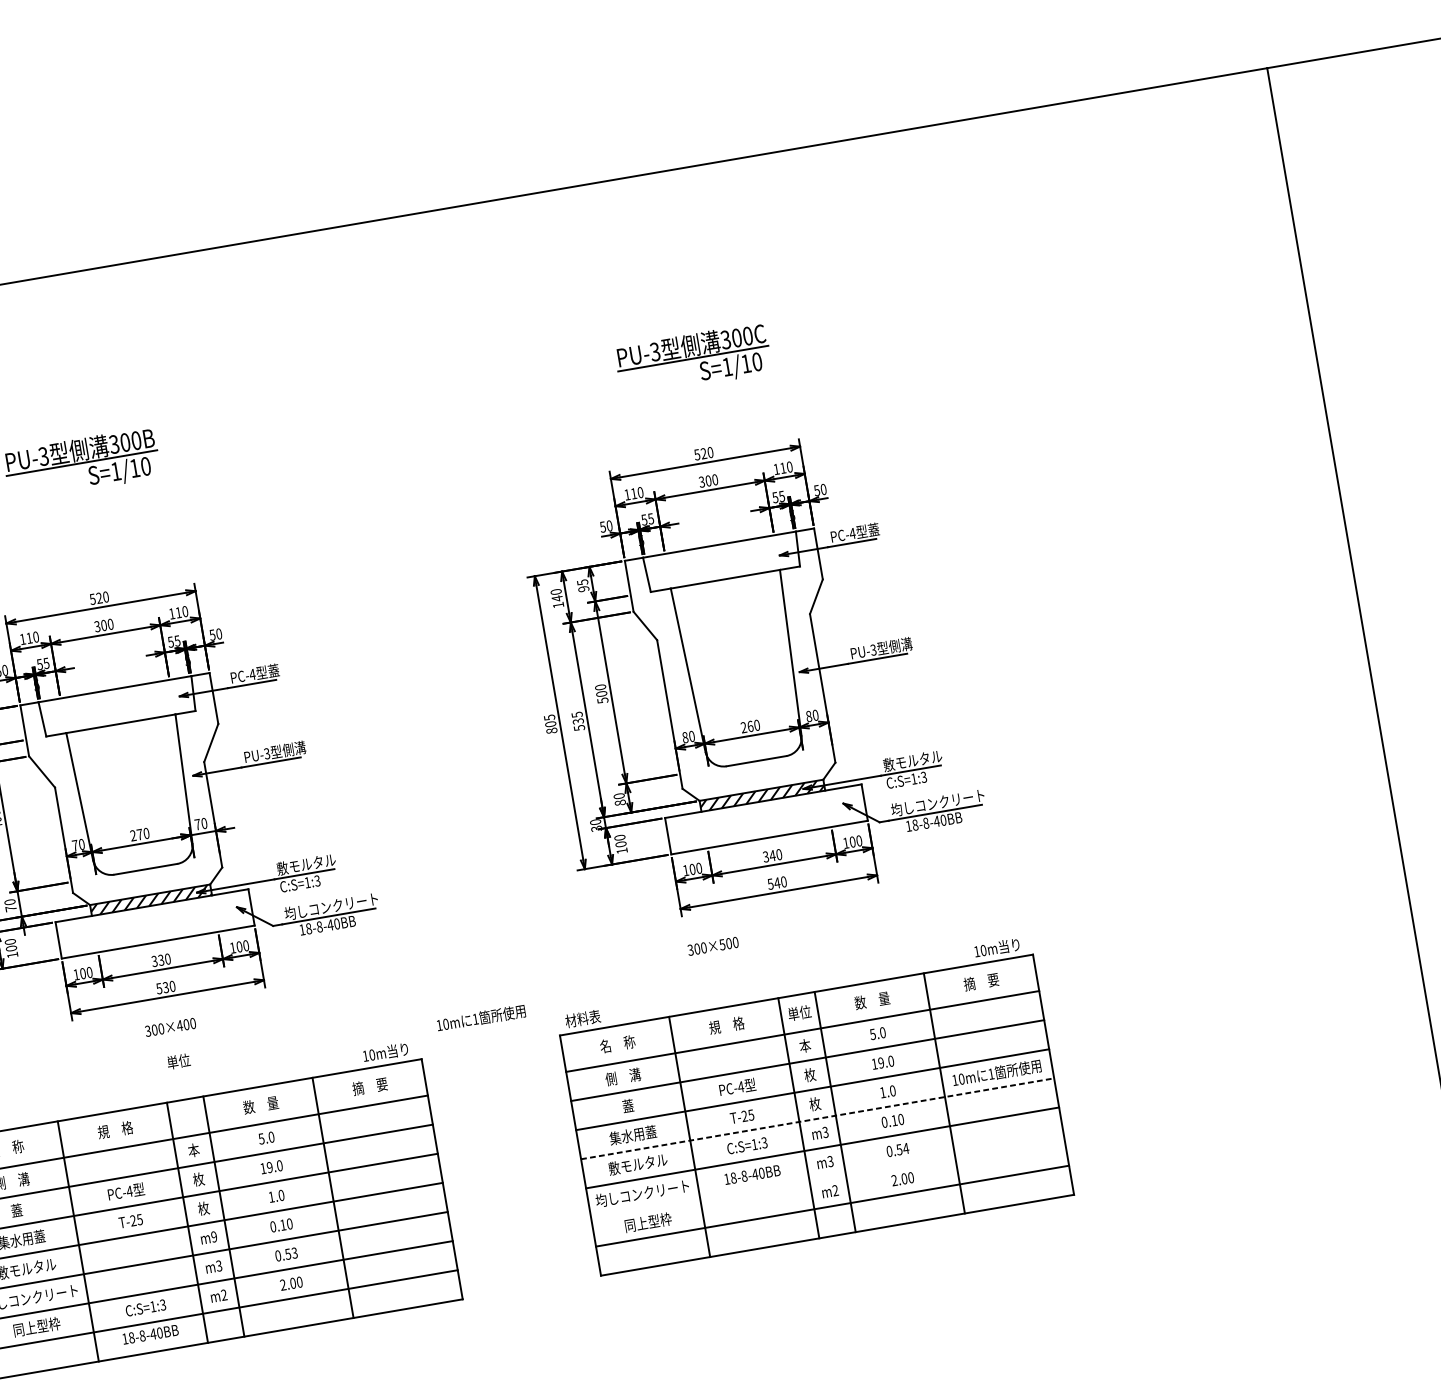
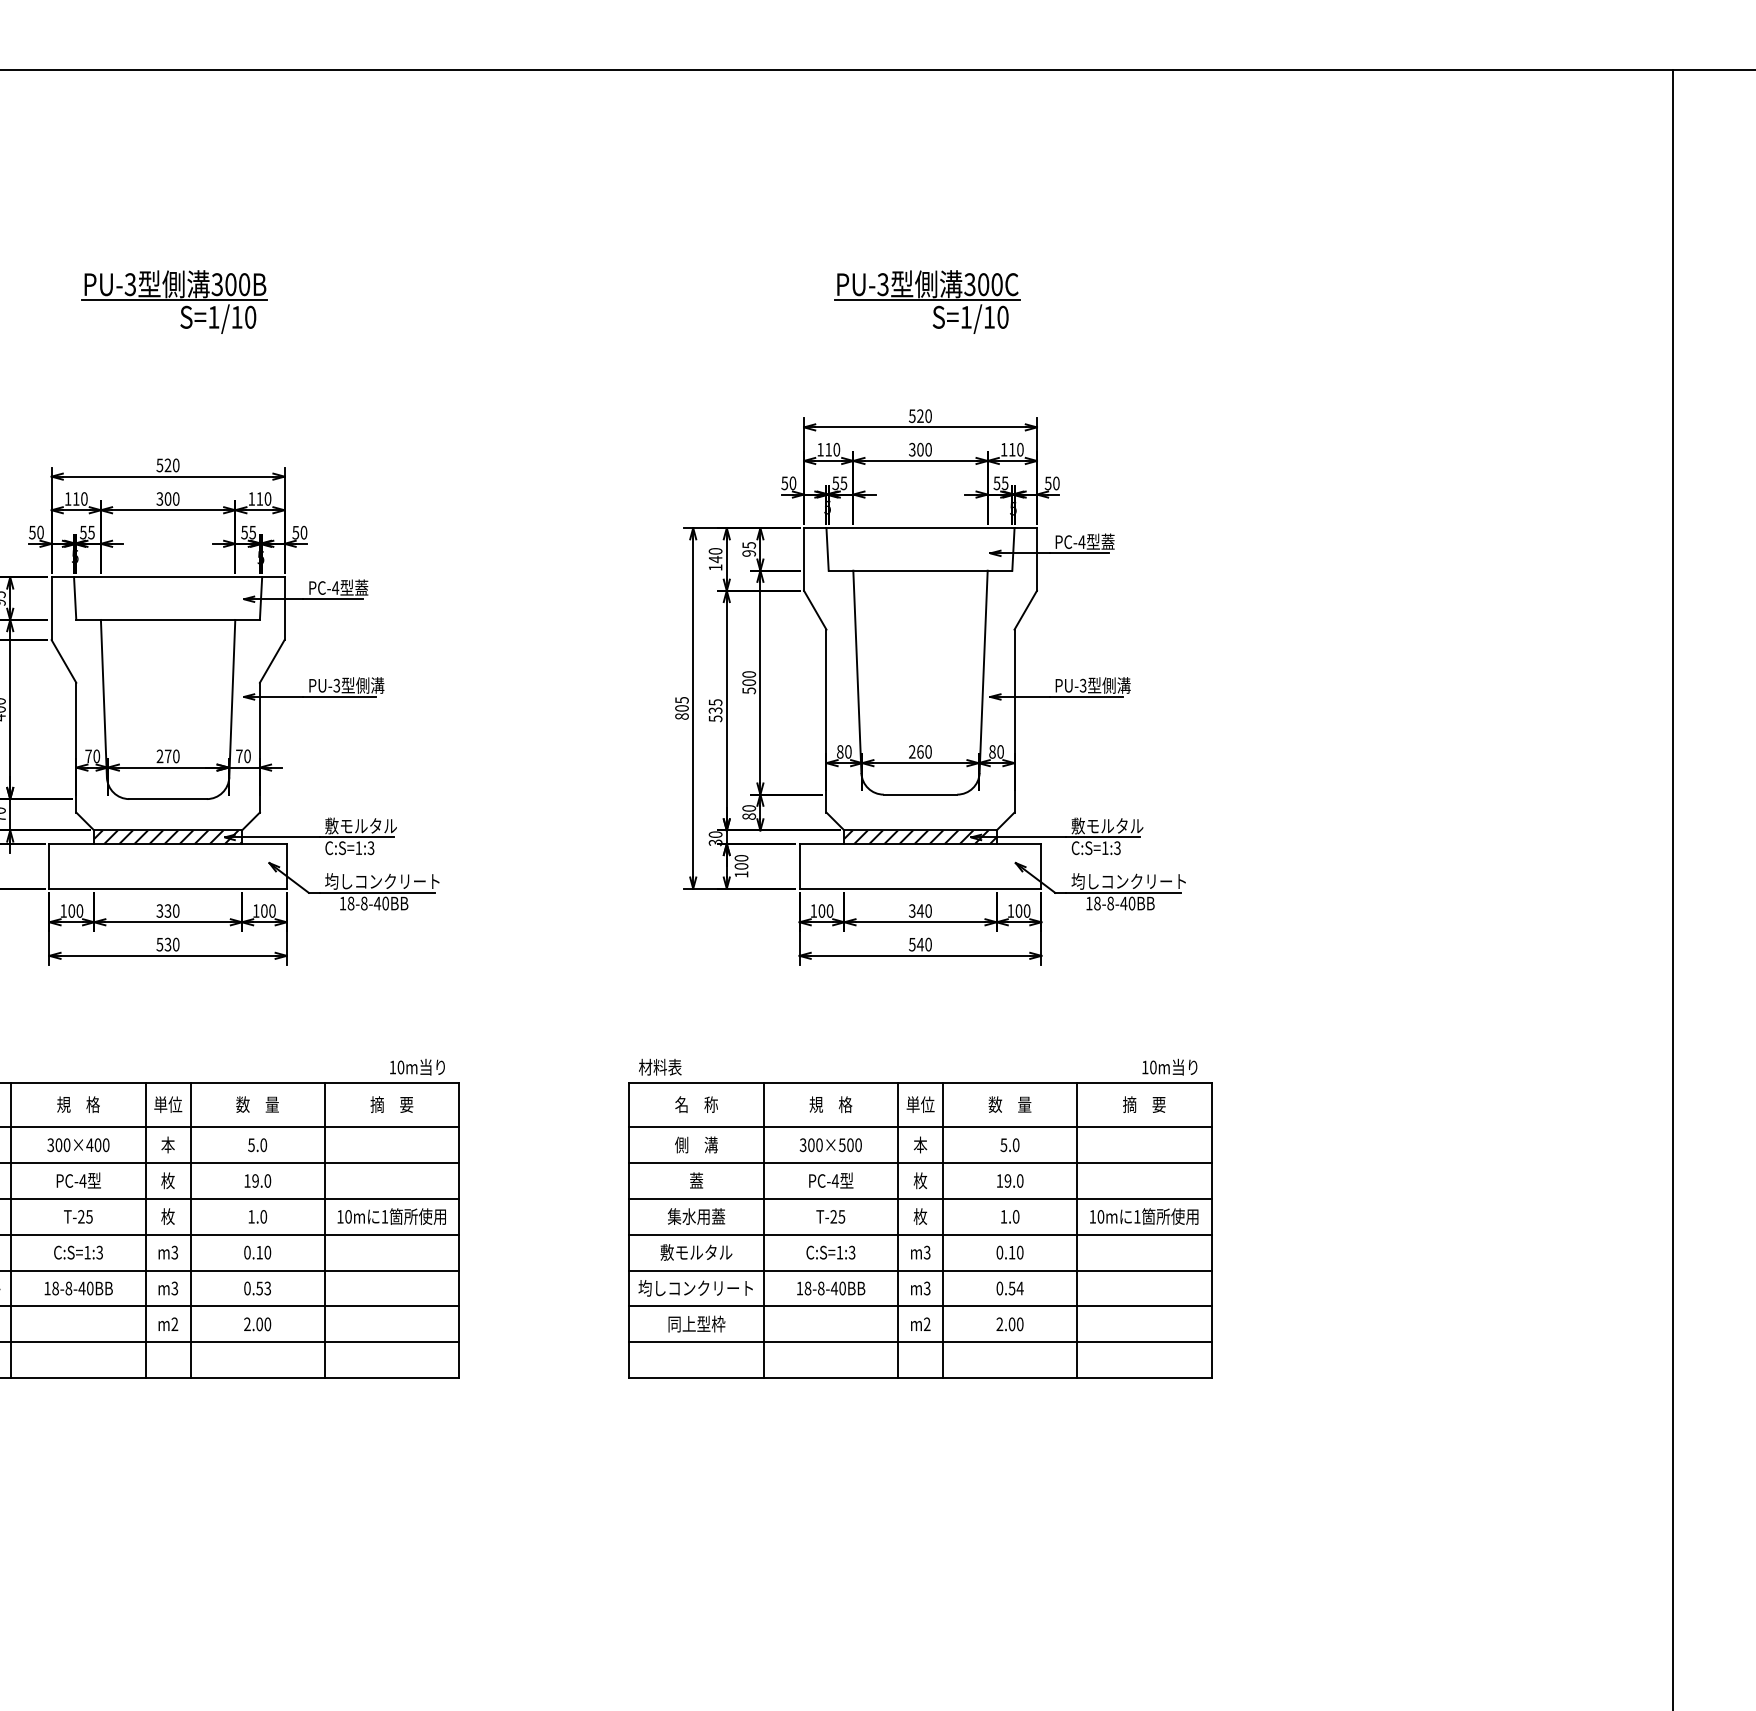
text: (712, 946) -> (830, 1145), moved
text: (480, 1018) -> (391, 1216), moved
text: (170, 1027) -> (78, 1145), moved
text: (178, 1061) -> (168, 1104), moved
line: (818, 1118) -> (921, 1234), dashed -> solid
line: (827, 1177) -> (920, 1306), added
text: (213, 1236) -> (174, 1252), m9 -> m3
text: (145, 1307) -> (78, 1252), moved
text: (150, 1334) -> (78, 1288), moved

